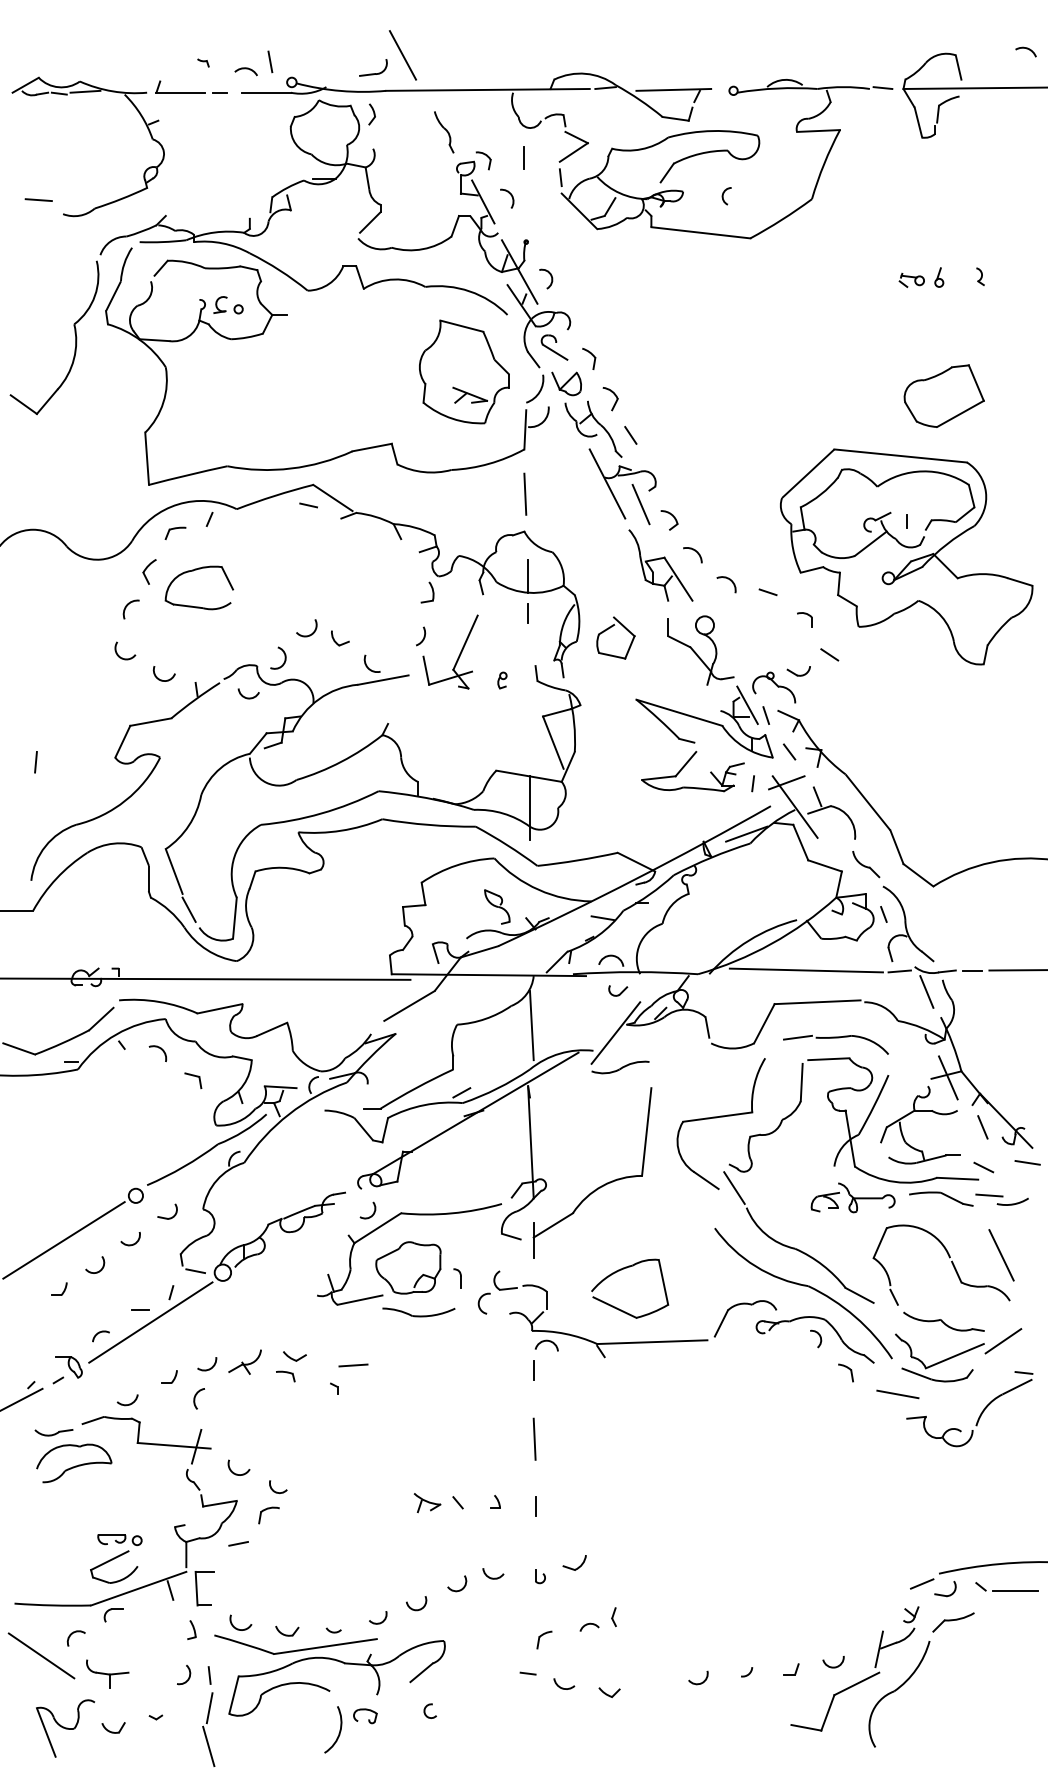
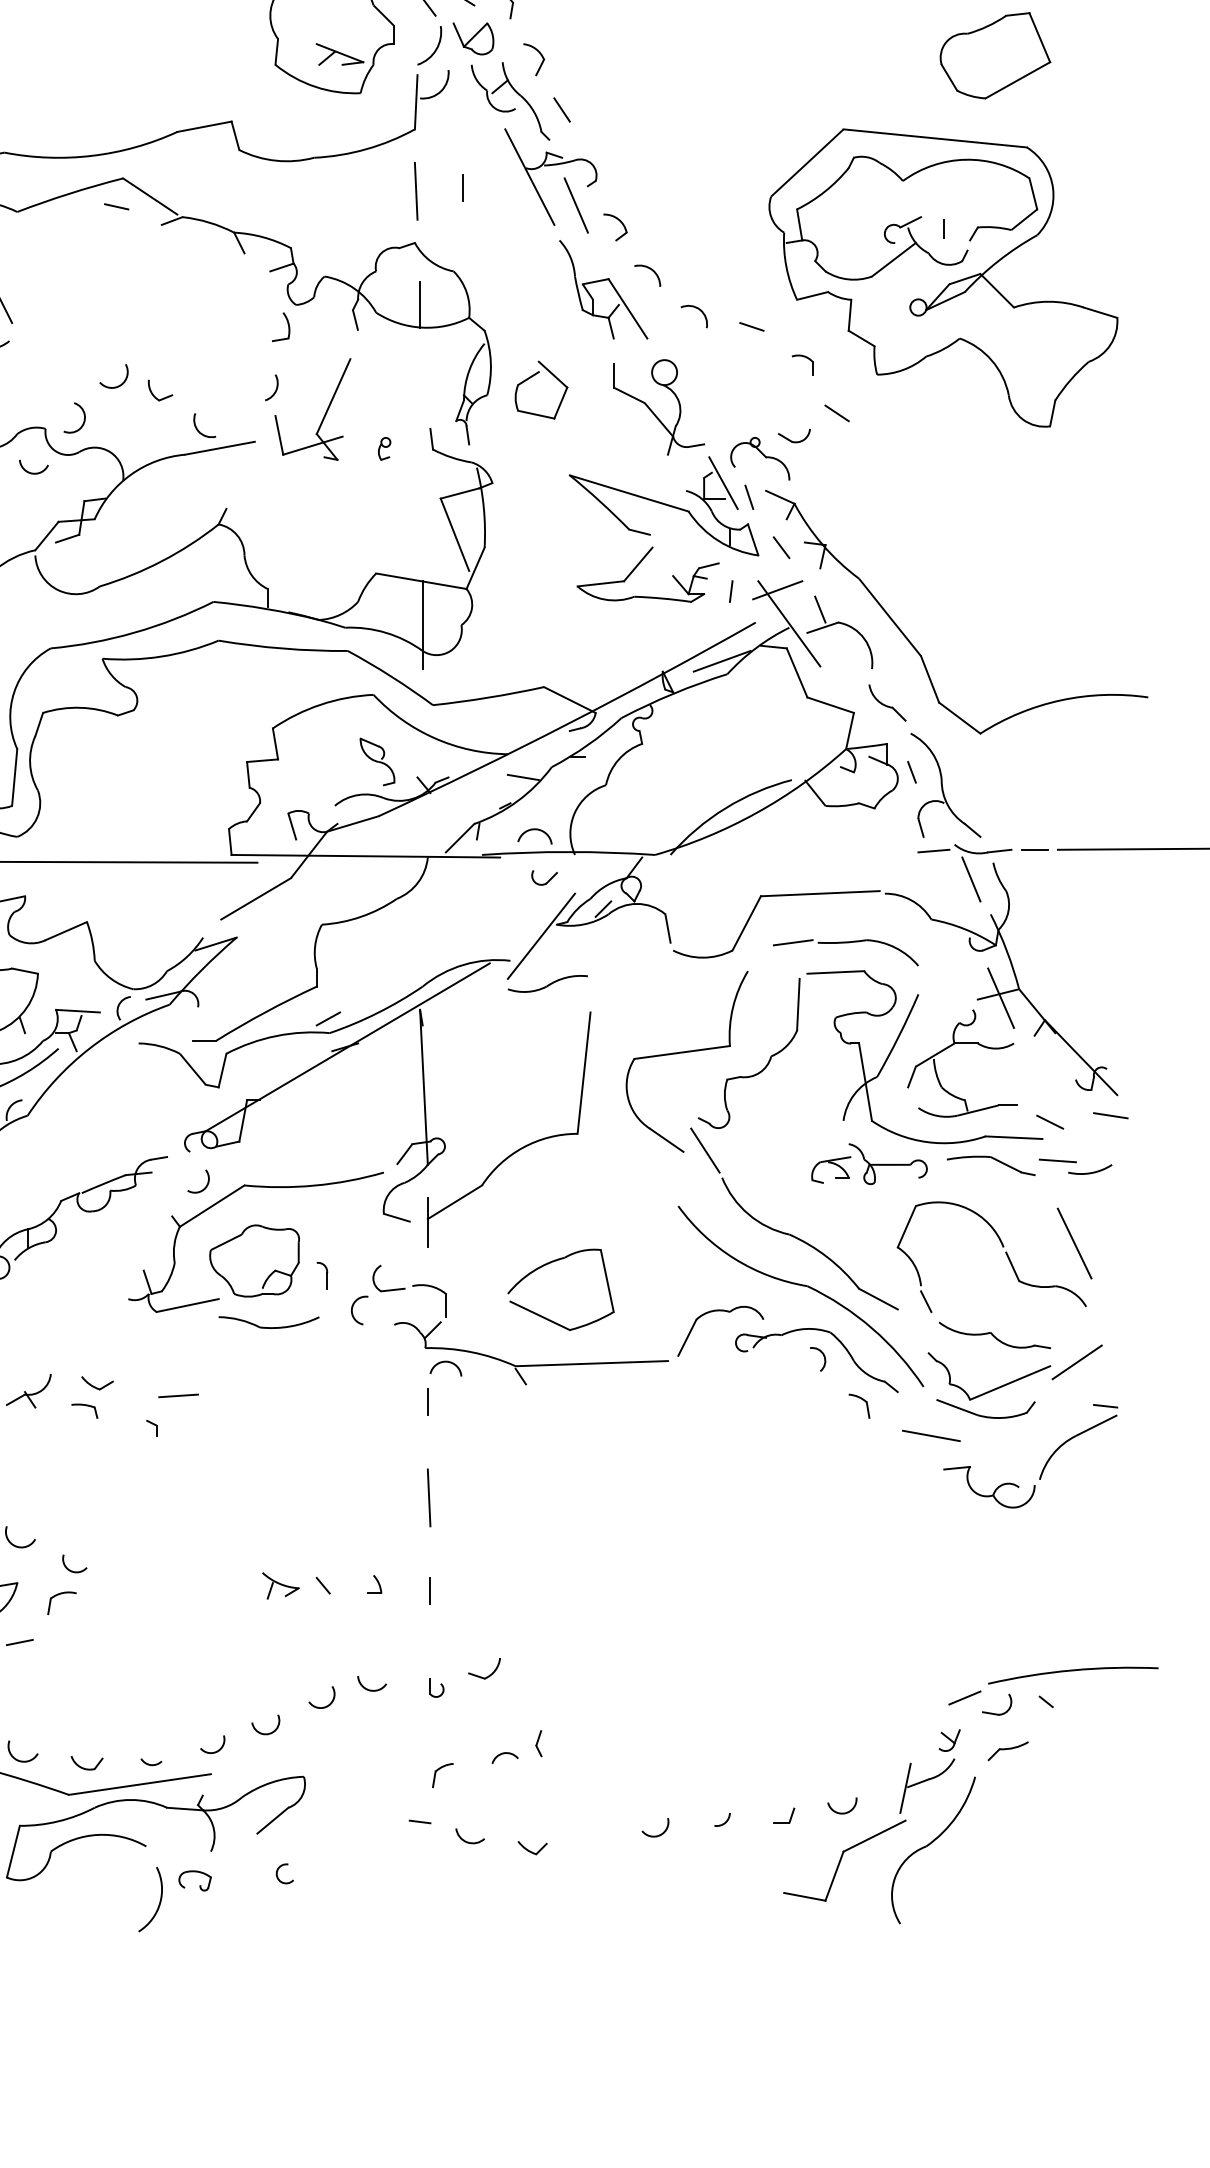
line: (527, 613) -> (462, 187), moved
line: (805, 970) -> (803, 849), removed
line: (531, 1025) -> (424, 925), removed
line: (982, 1127) -> (1048, 1066), removed
line: (1015, 1590) -> (1093, 1706), removed
part: (953, 1622) -> (1008, 1751), size x0.7

